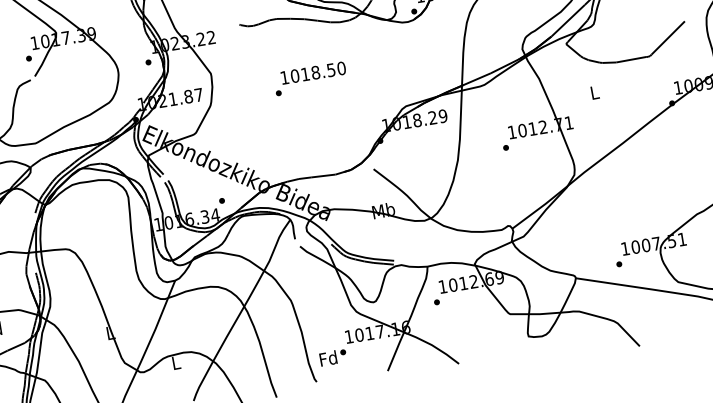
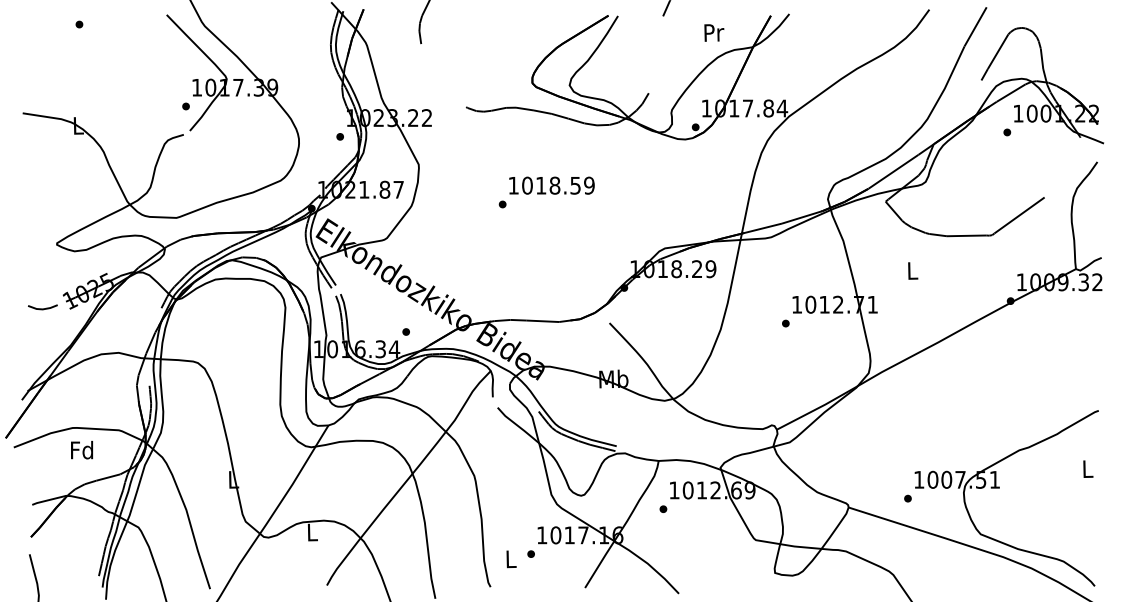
text: (341, 68) -> (589, 185), 1018.50 -> 1018.59
text: (328, 358) -> (510, 558), Fd -> L

